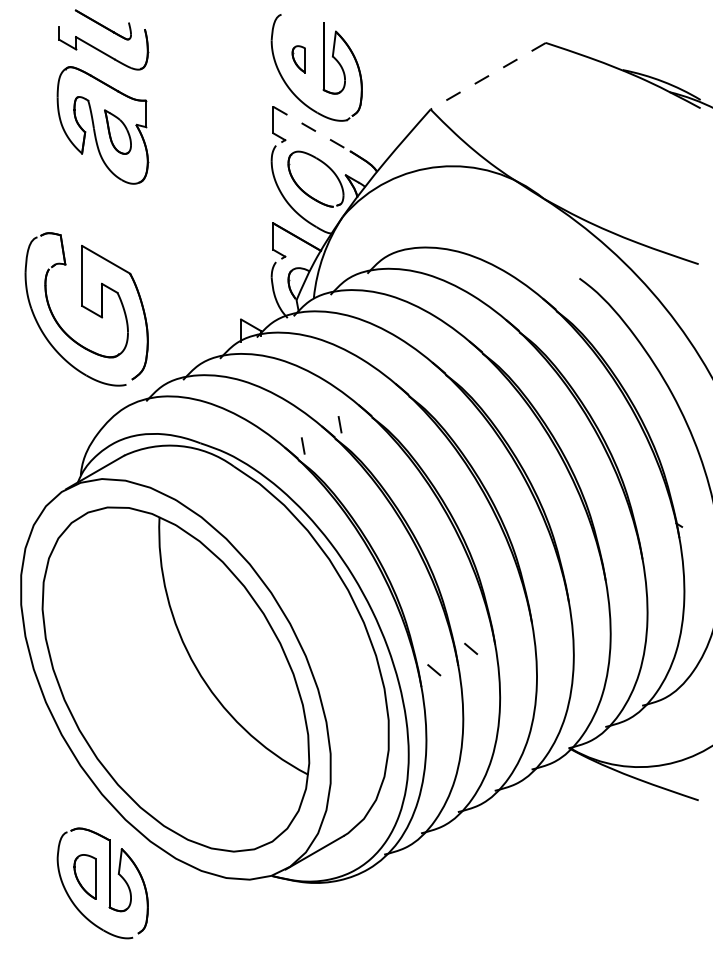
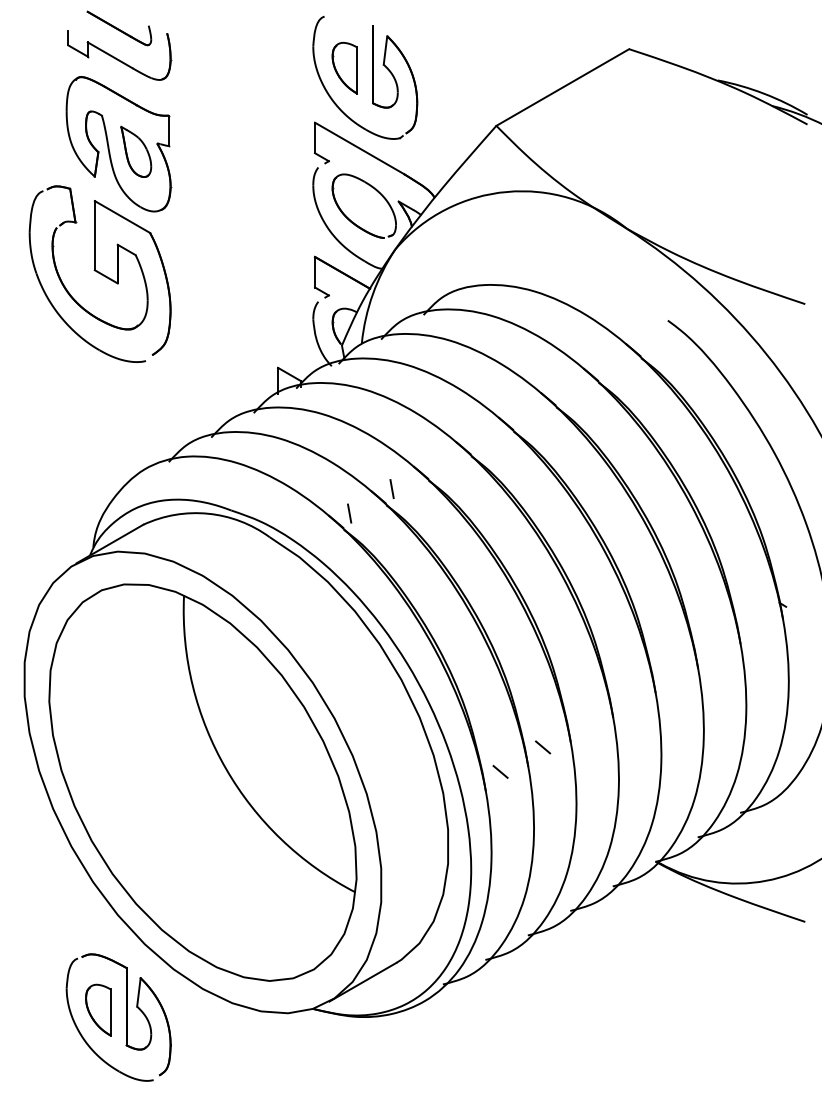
part: (298, 58) -> (344, 67), size x1.67
line: (487, 76) -> (562, 87), dashed -> solid
line: (311, 129) -> (359, 148), dashed -> solid
part: (86, 308) -> (99, 273), moved

